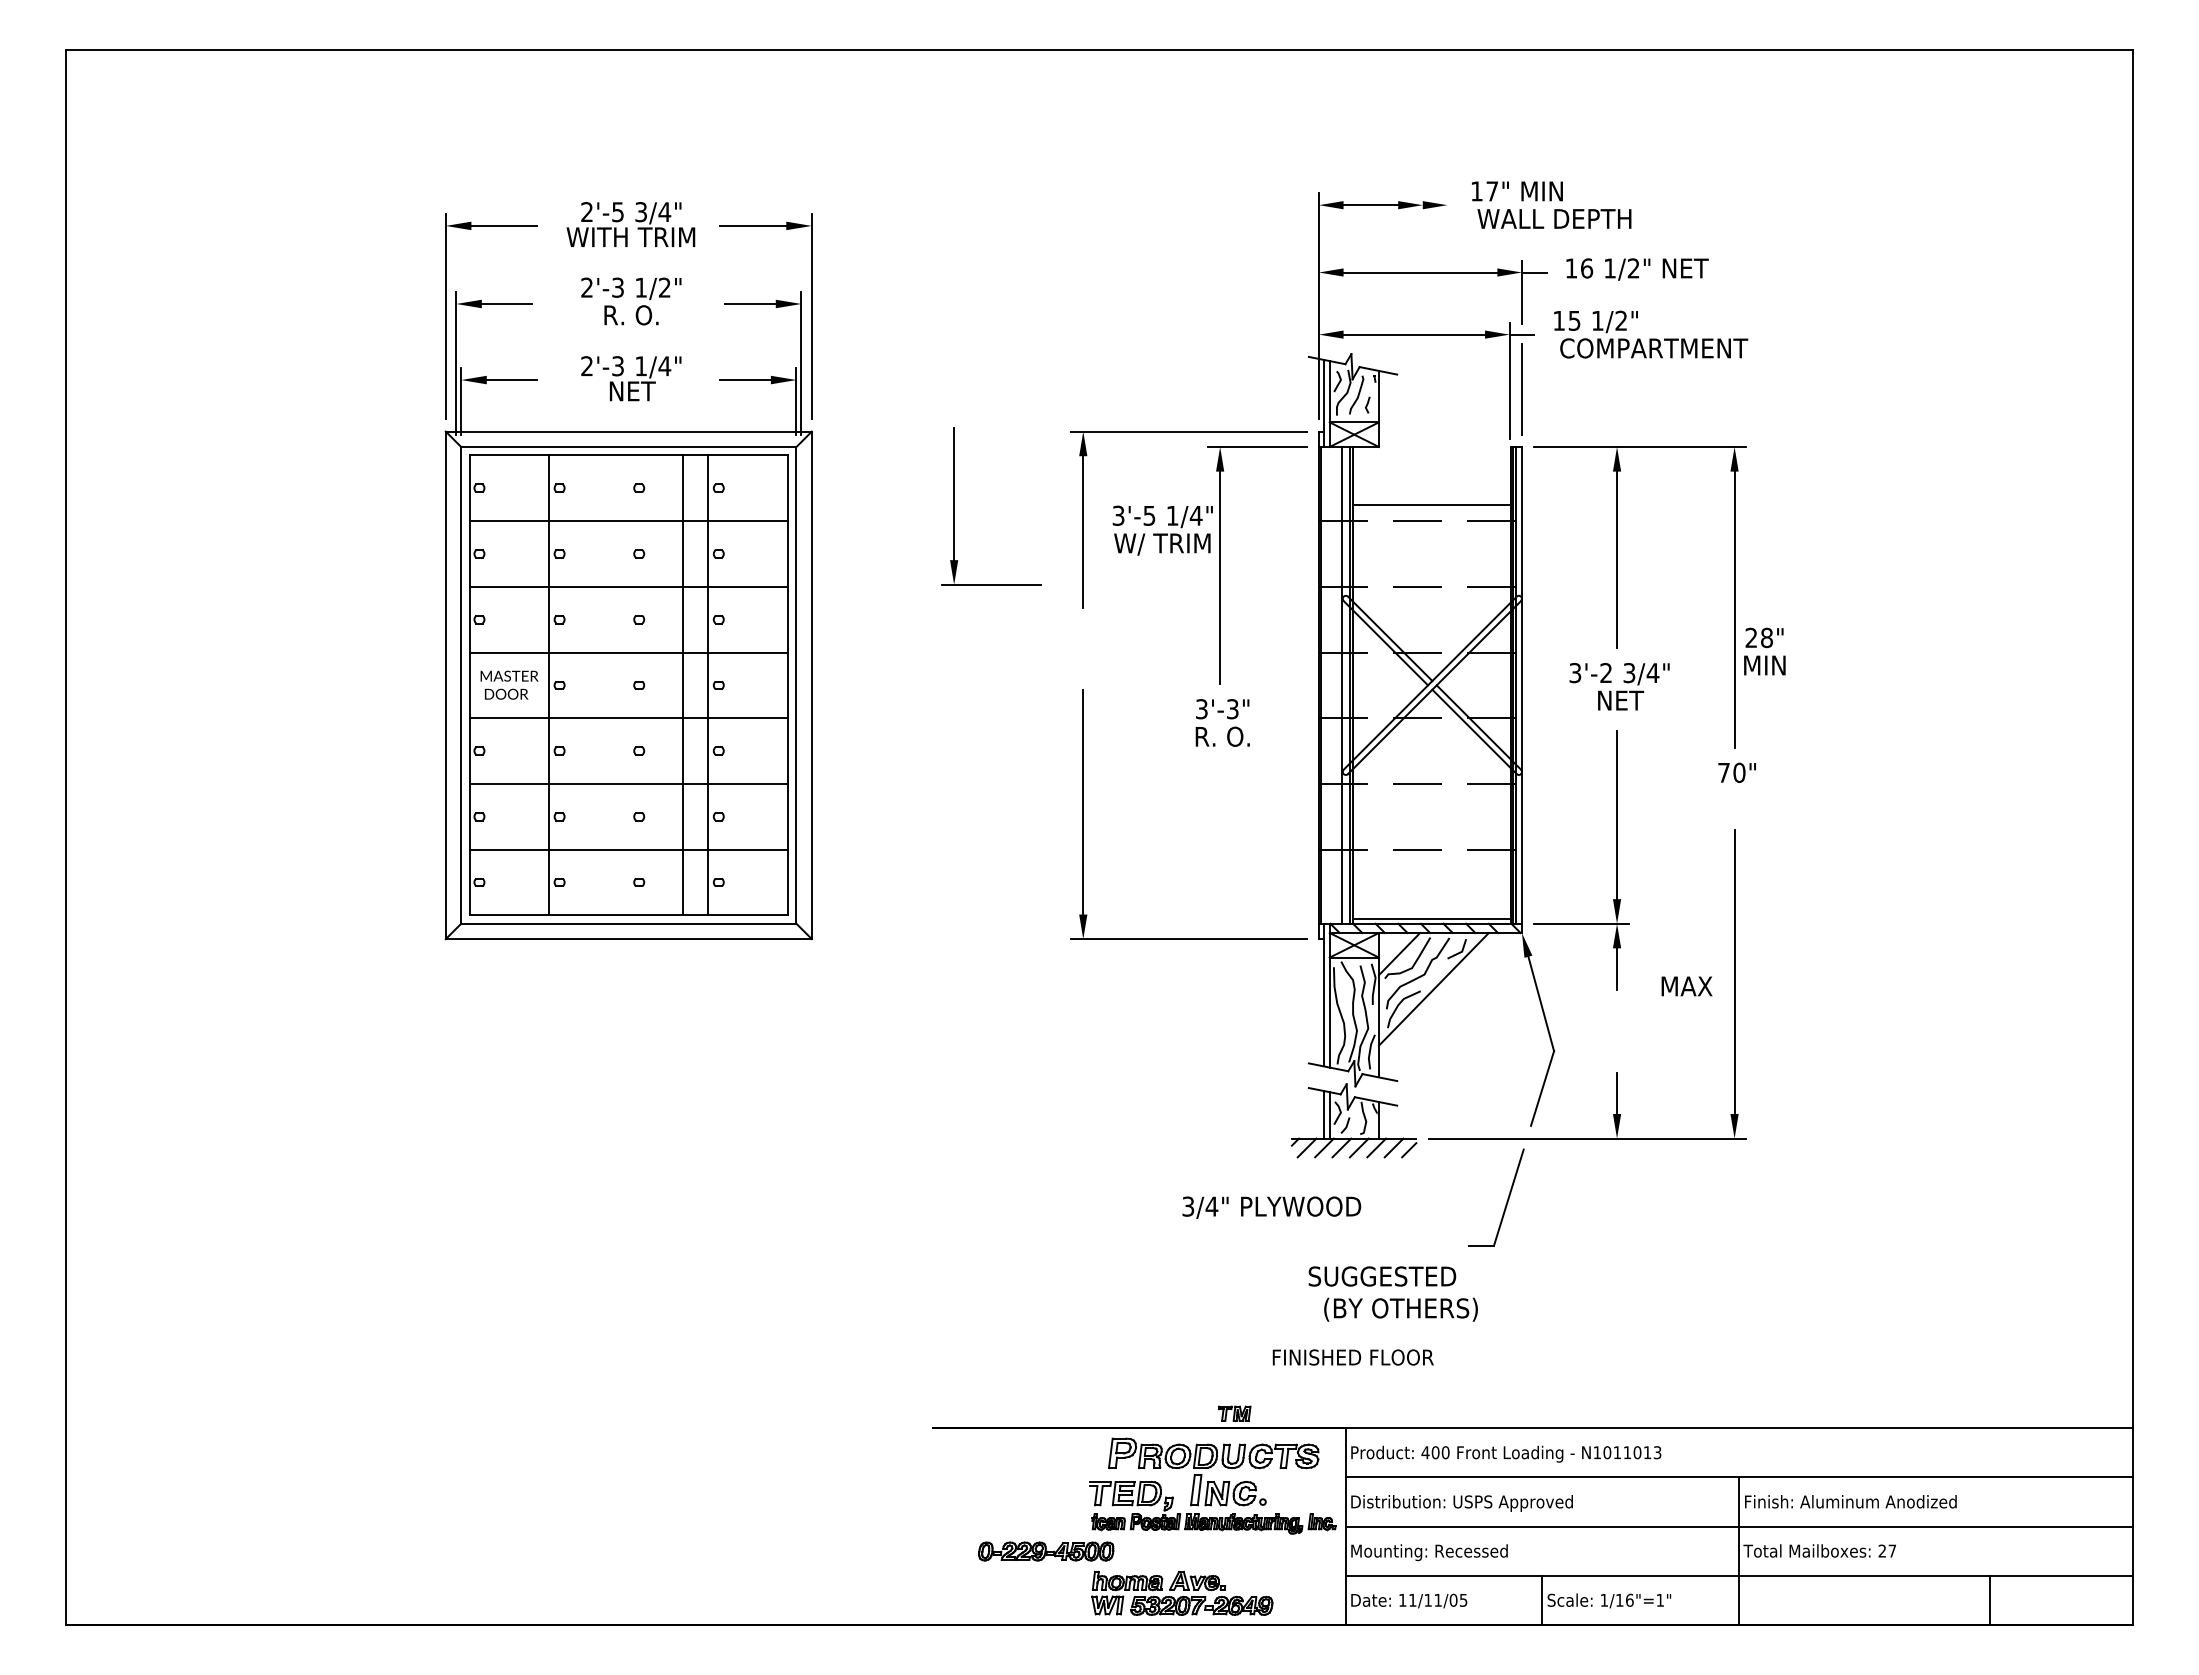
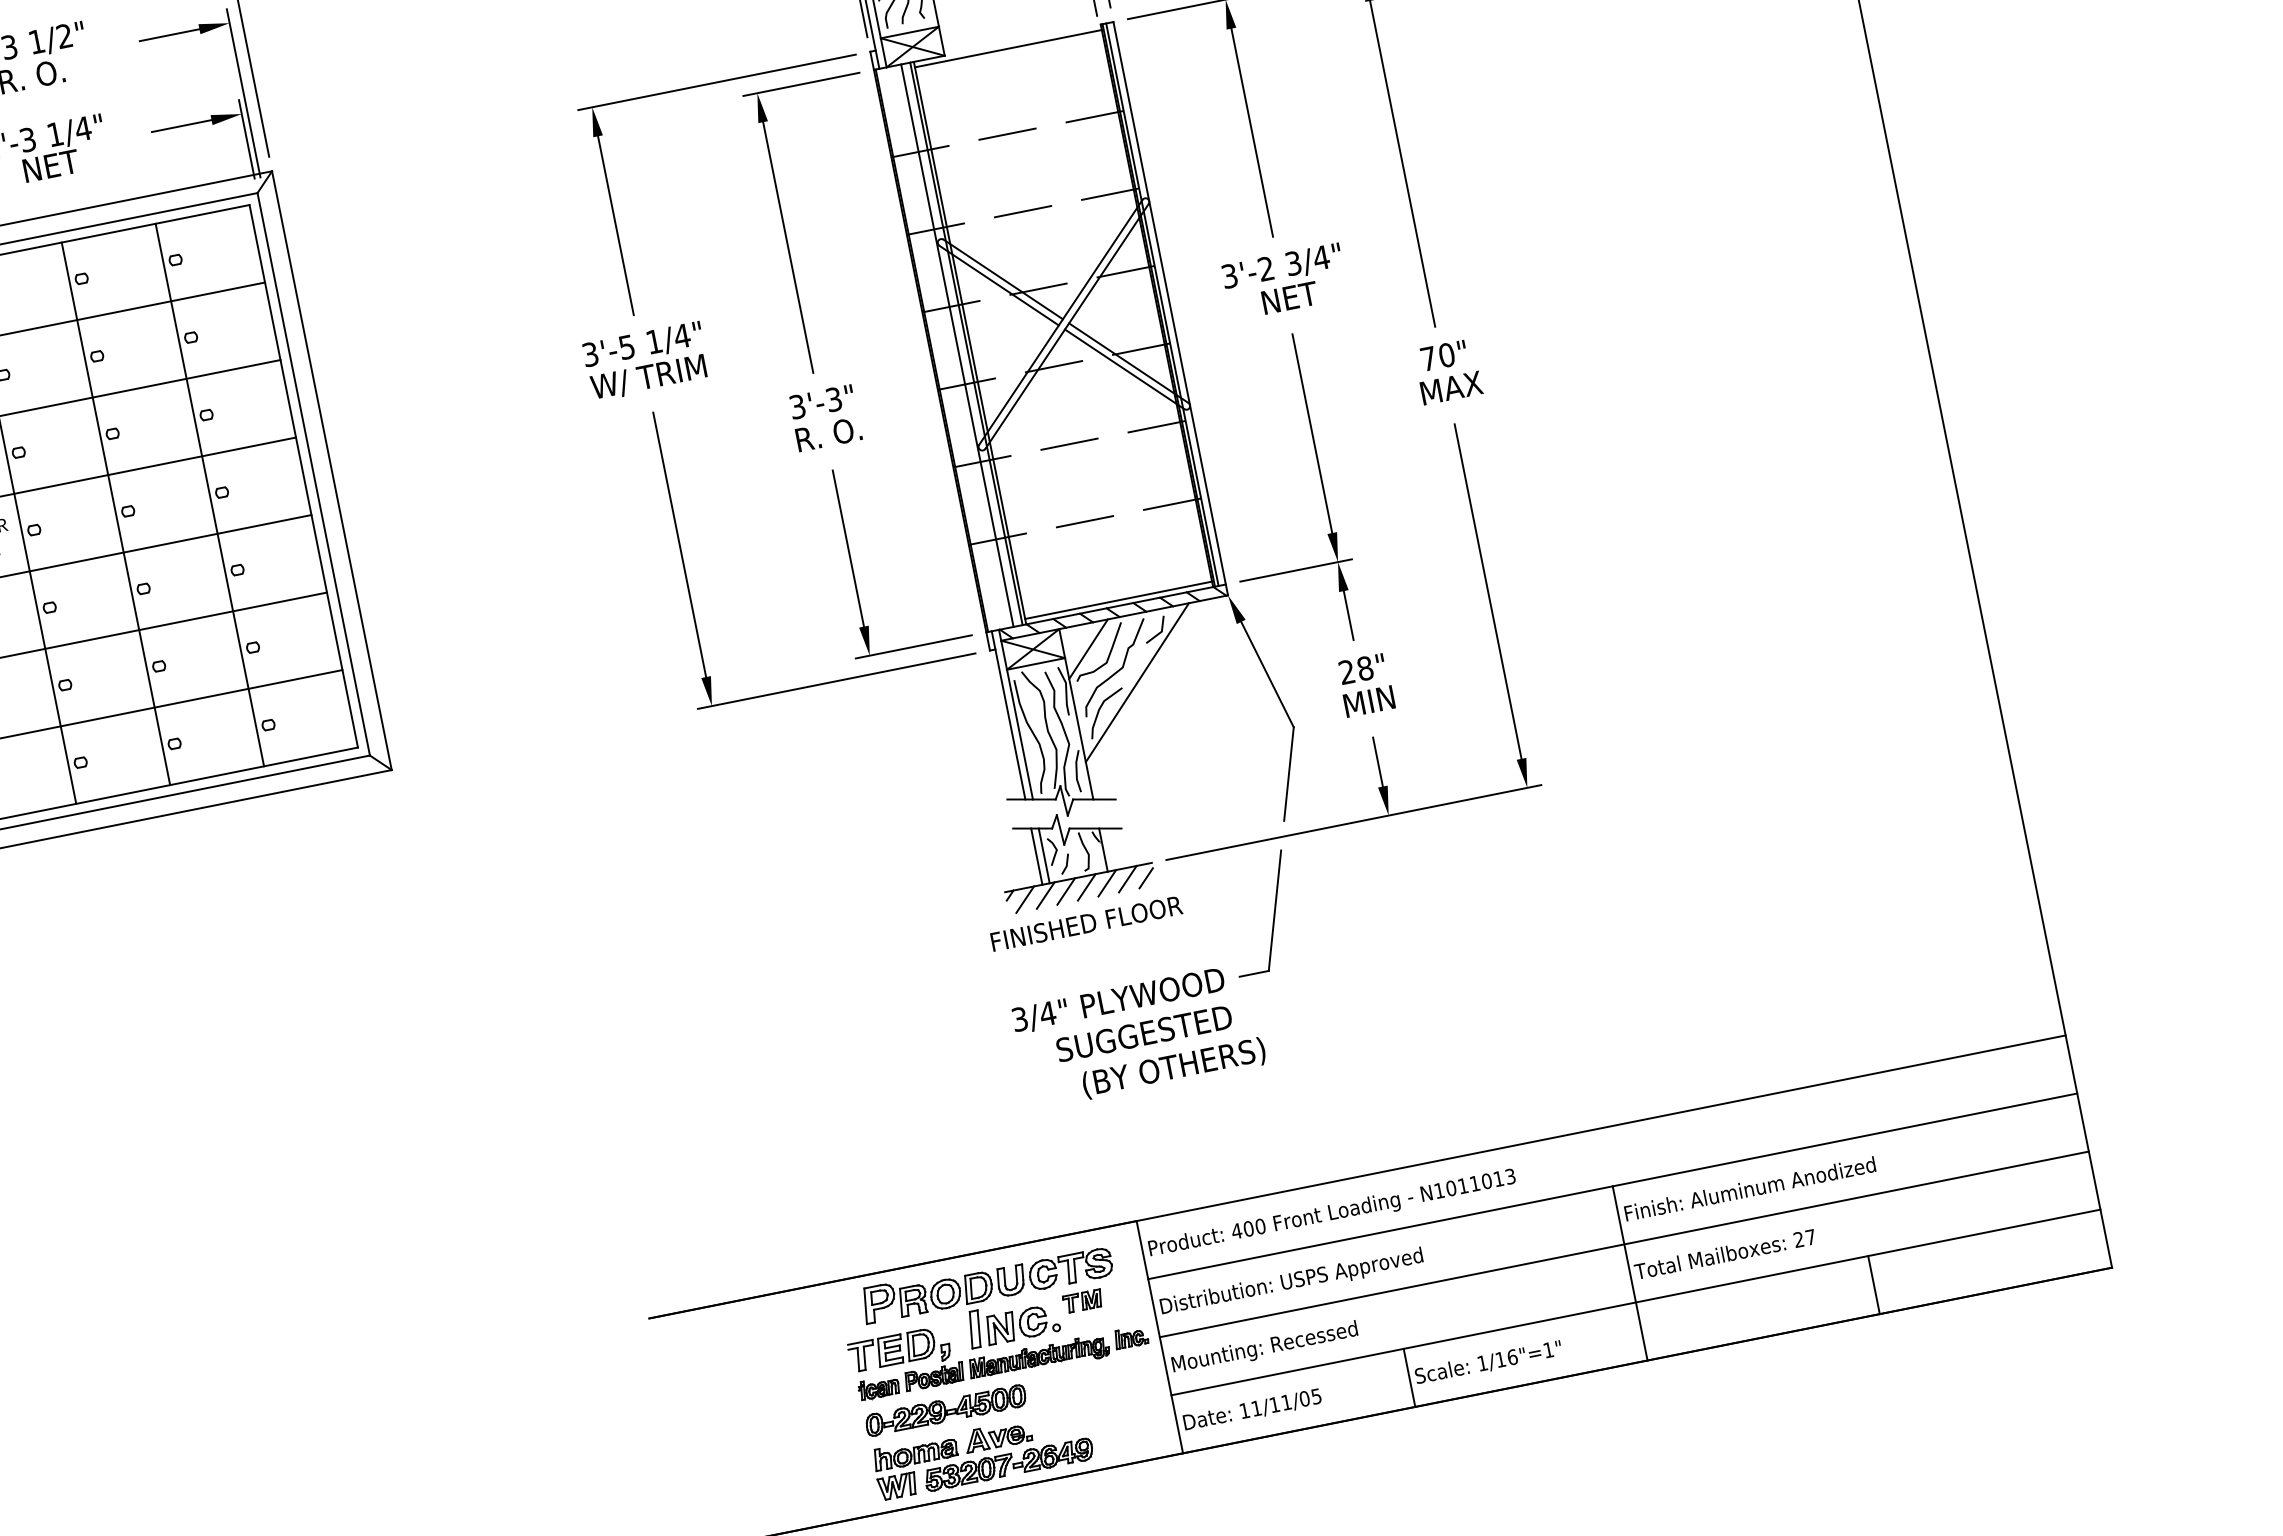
line: (1431, 504) -> (1007, 48), moved
part: (954, 506) -> (851, 563), moved
text: (1162, 530) -> (645, 361), moved
text: (1764, 651) -> (1365, 685), moved
line: (682, 685) -> (115, 514), moved
text: (1686, 986) -> (1451, 388), moved
text: (1271, 1207) -> (1118, 1000), moved
text: (1352, 1357) -> (1085, 923), moved
part: (1234, 1413) -> (1082, 1301), moved
part: (1046, 1551) -> (946, 1410), moved
line: (1990, 1599) -> (1874, 1284), moved

